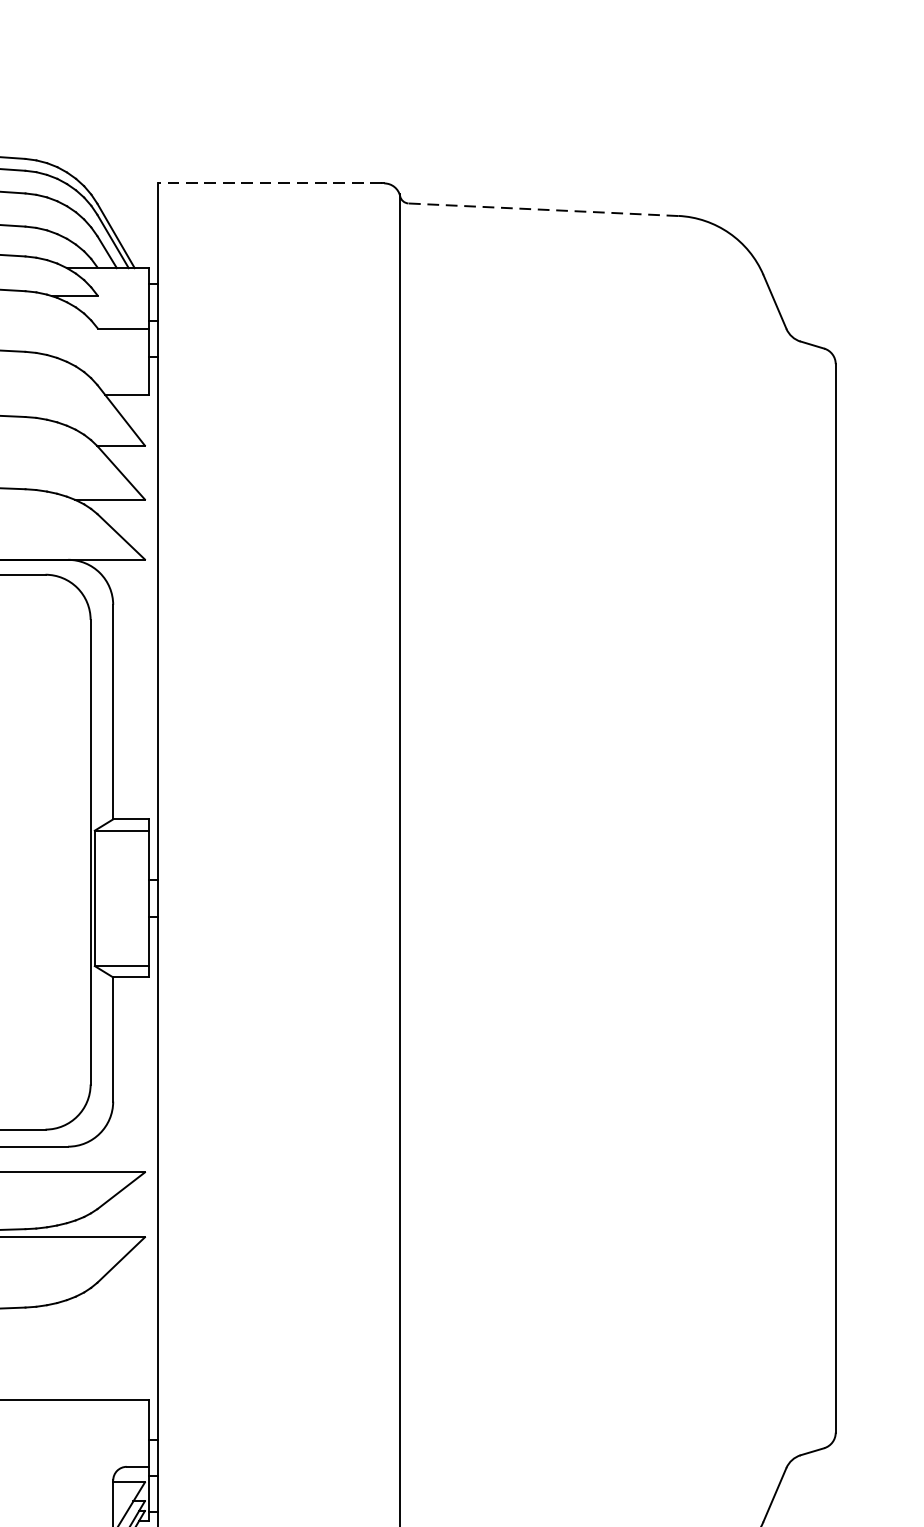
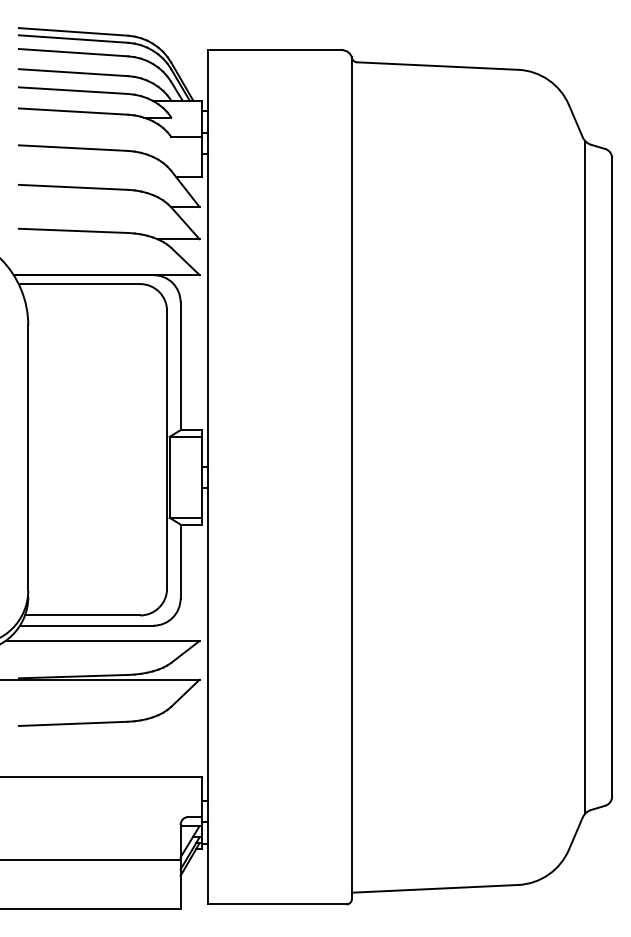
line: (270, 183) -> (274, 50), dashed -> solid
line: (543, 210) -> (437, 66), dashed -> solid
line: (791, 896) -> (585, 476), added

